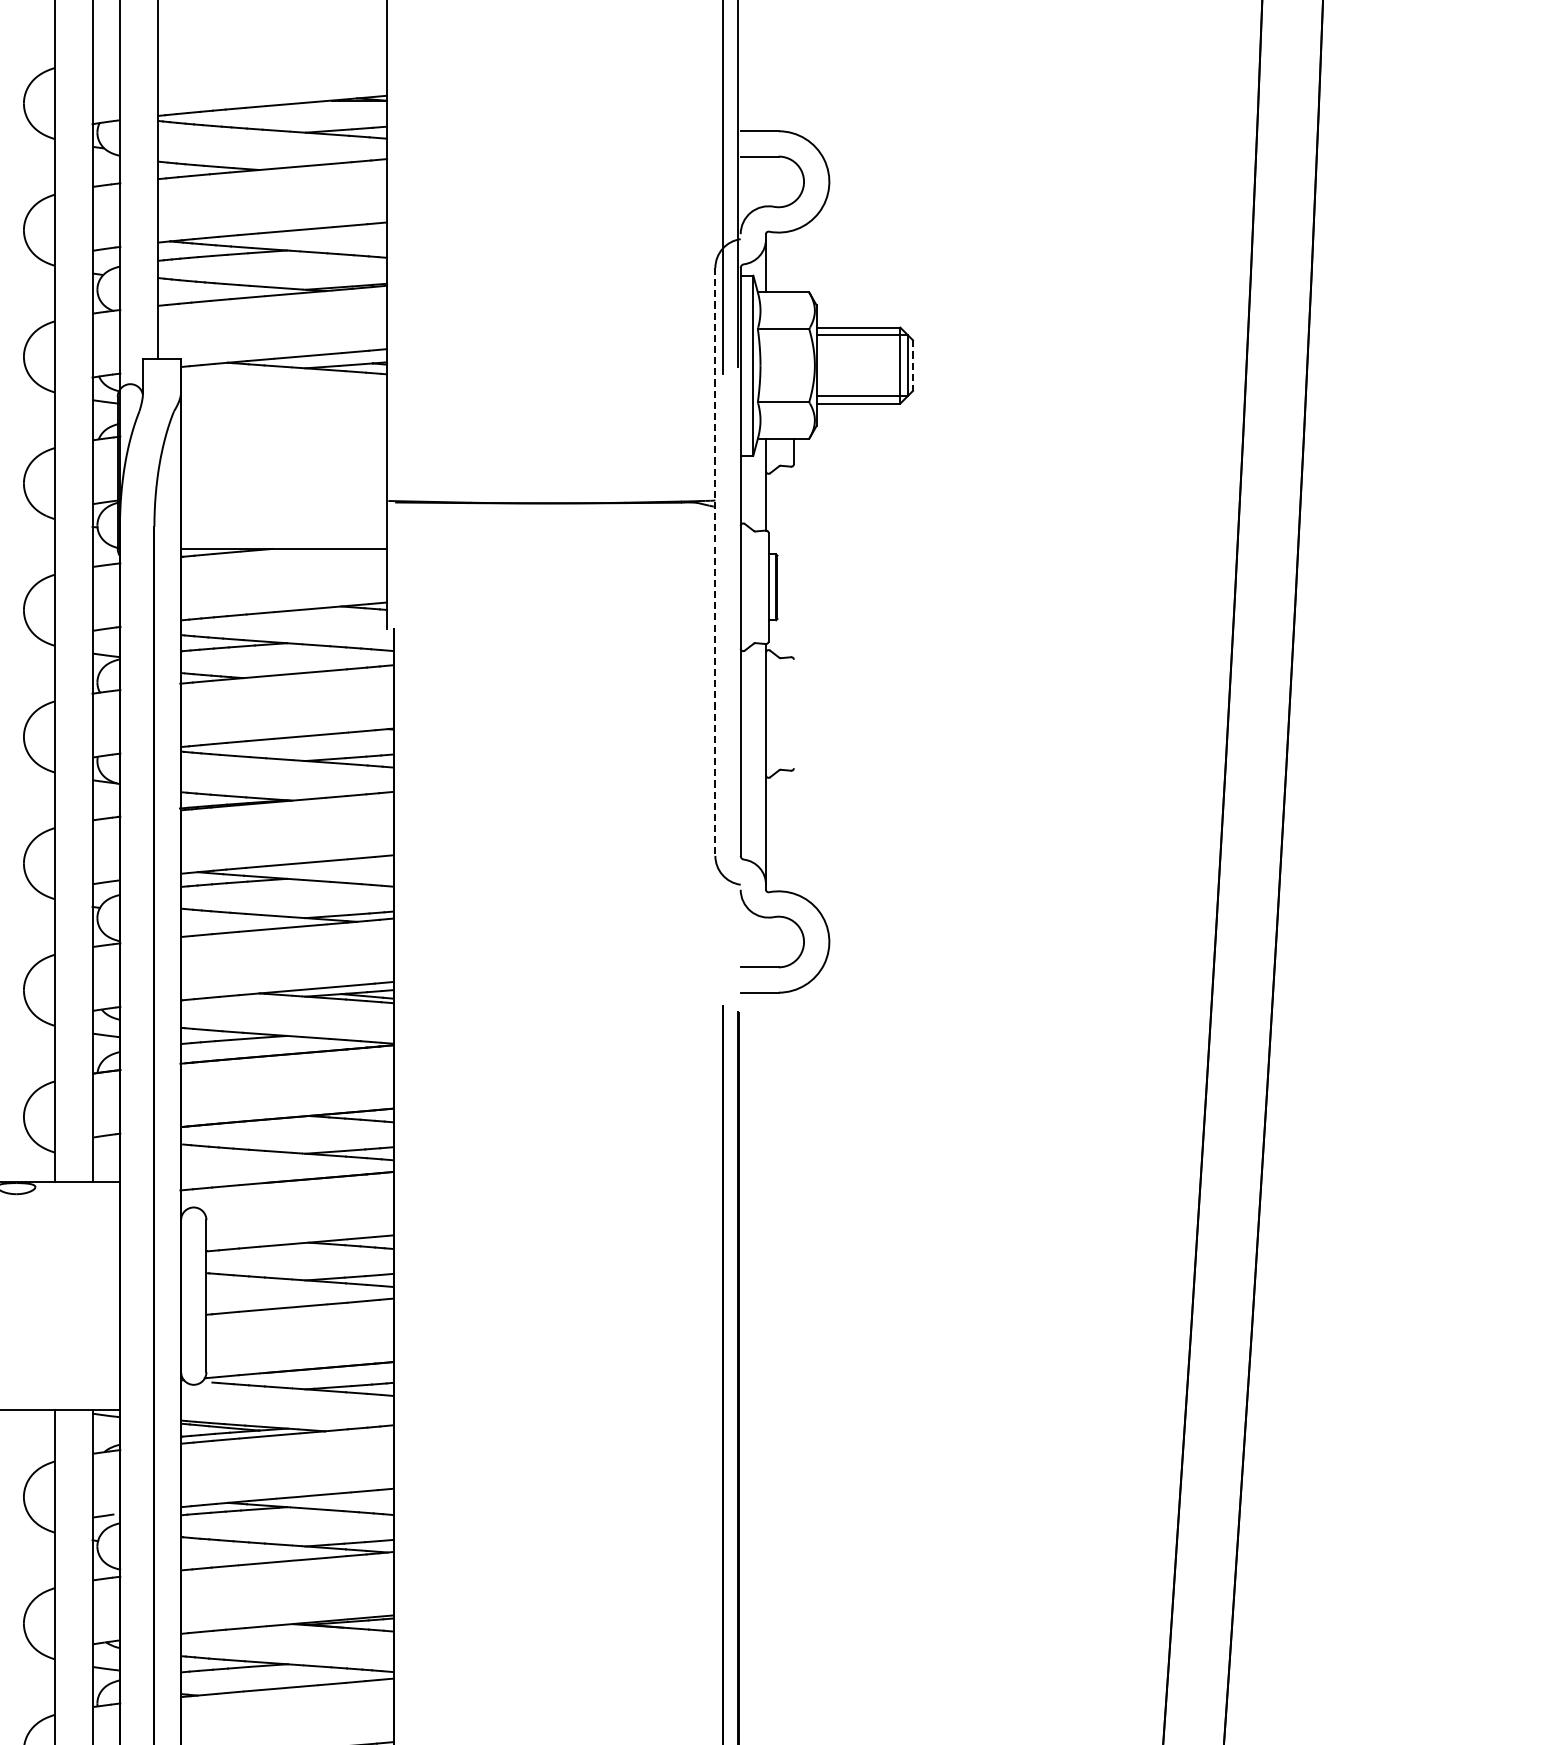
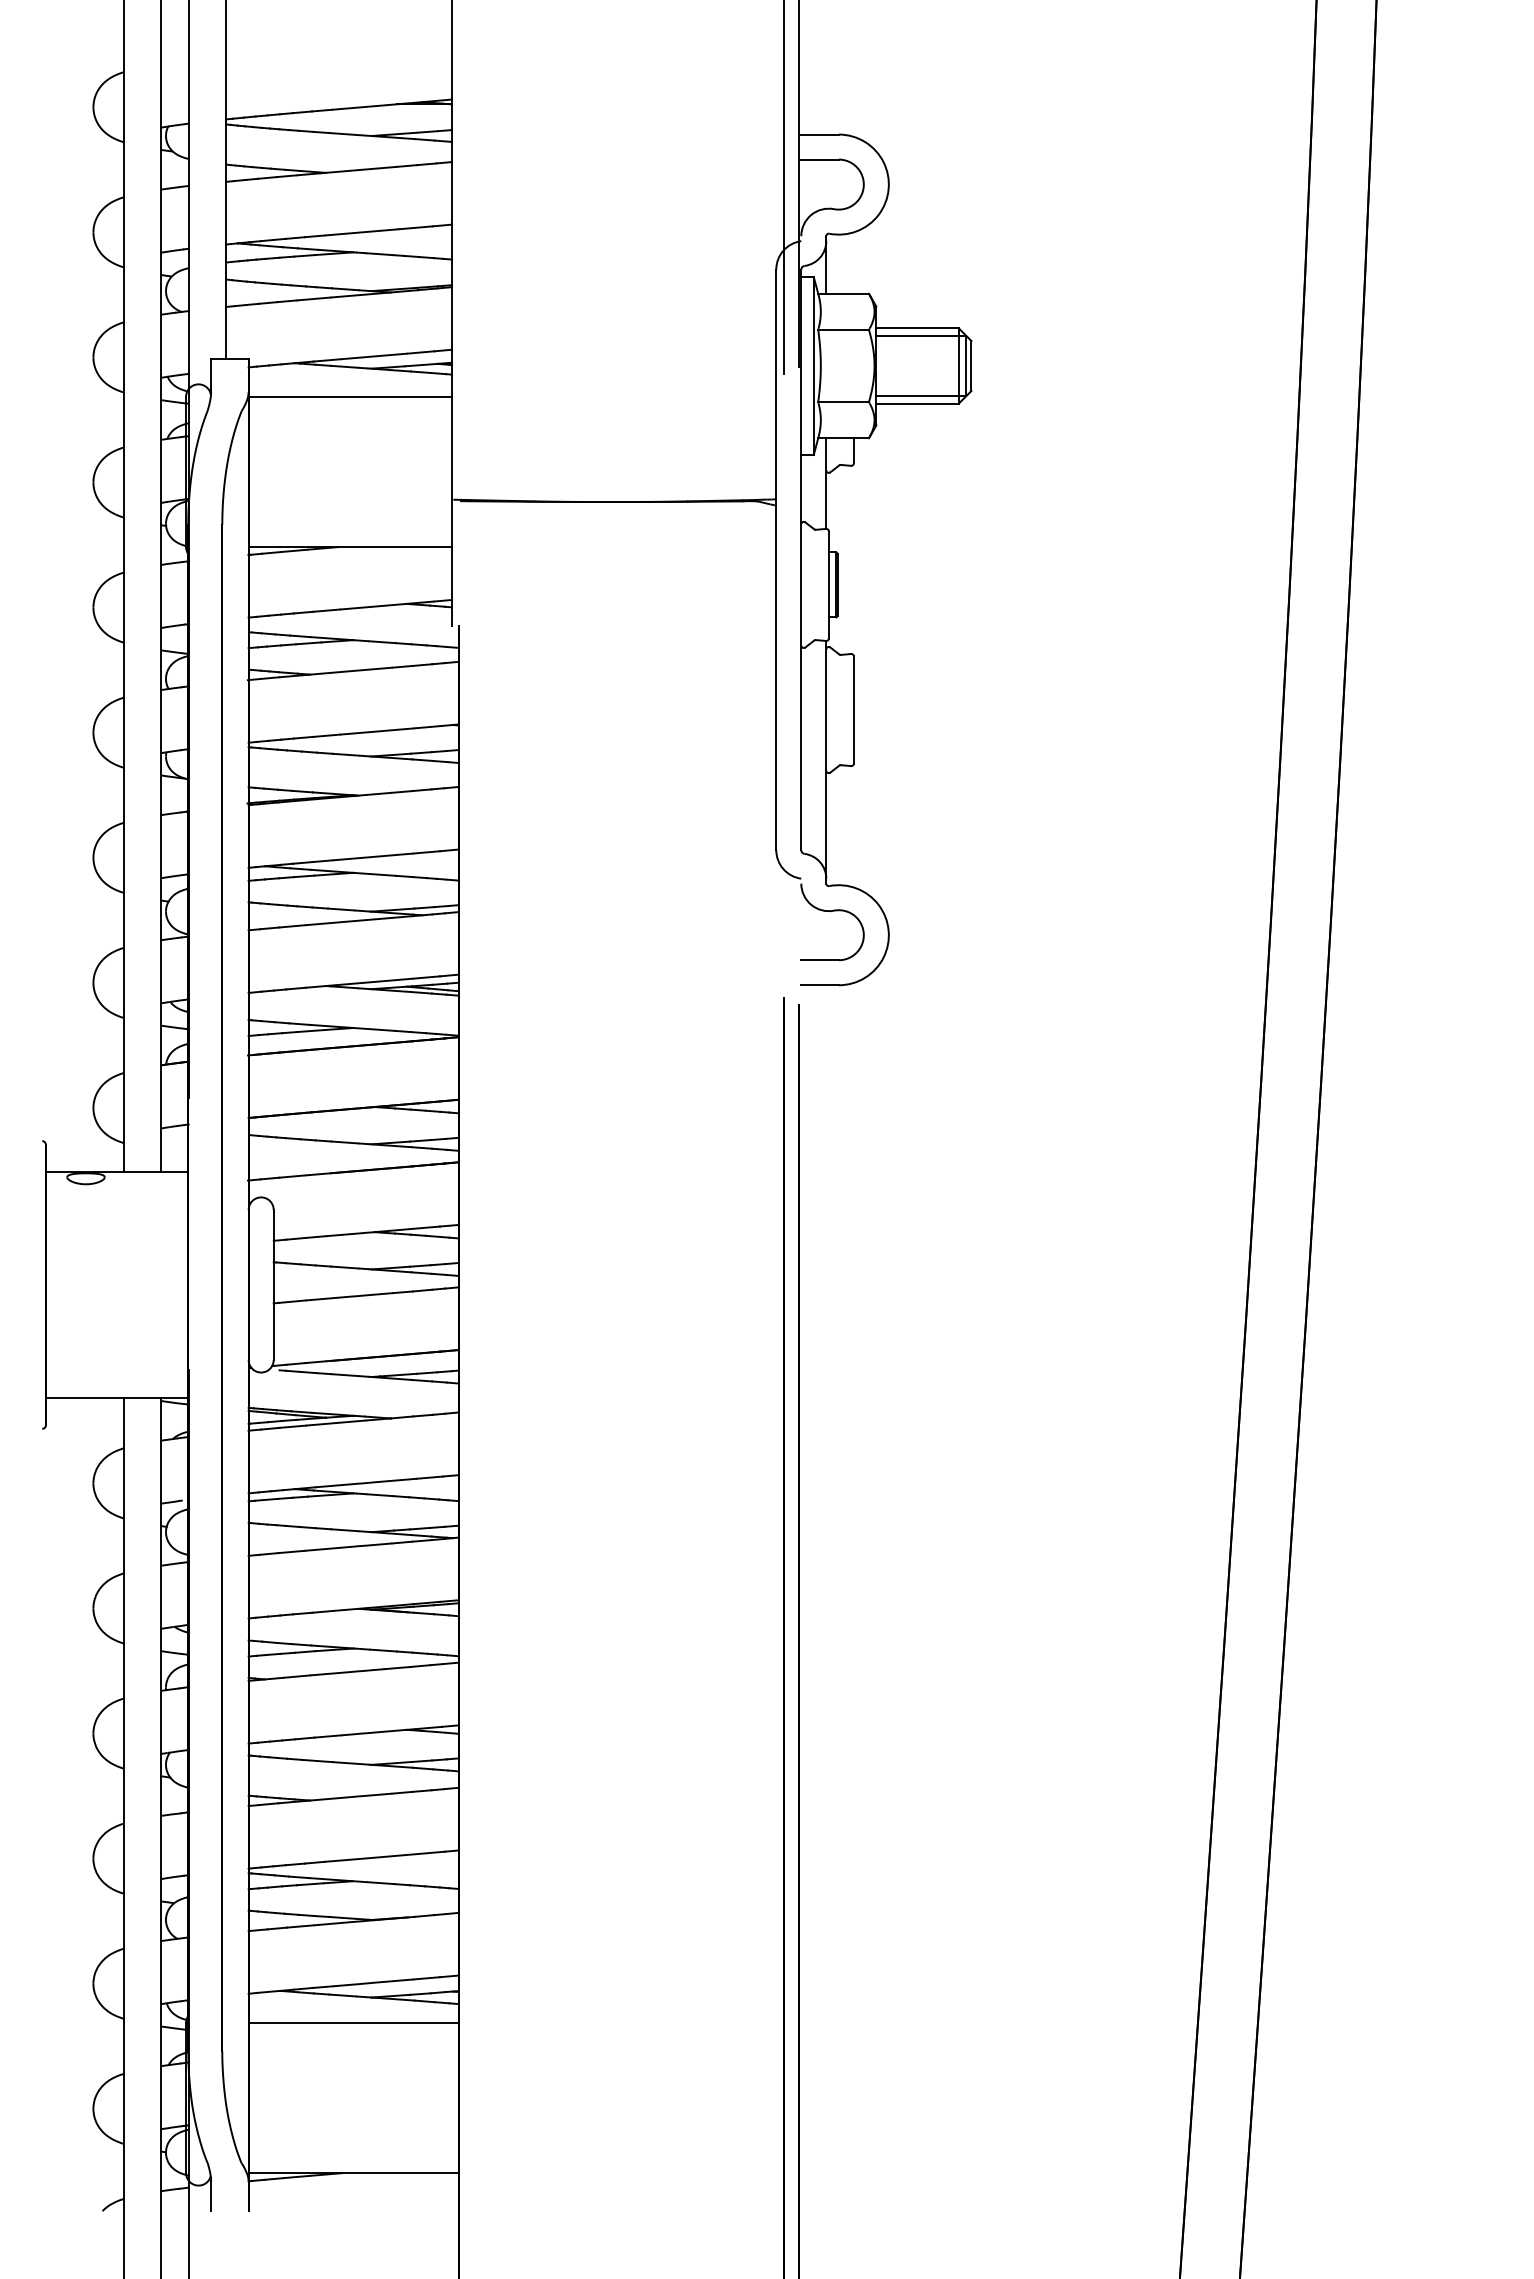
line: (913, 366) -> (971, 366), dashed -> solid
line: (284, 396) -> (350, 396), added
line: (715, 562) -> (776, 560), dashed -> solid
line: (793, 713) -> (853, 709), added

